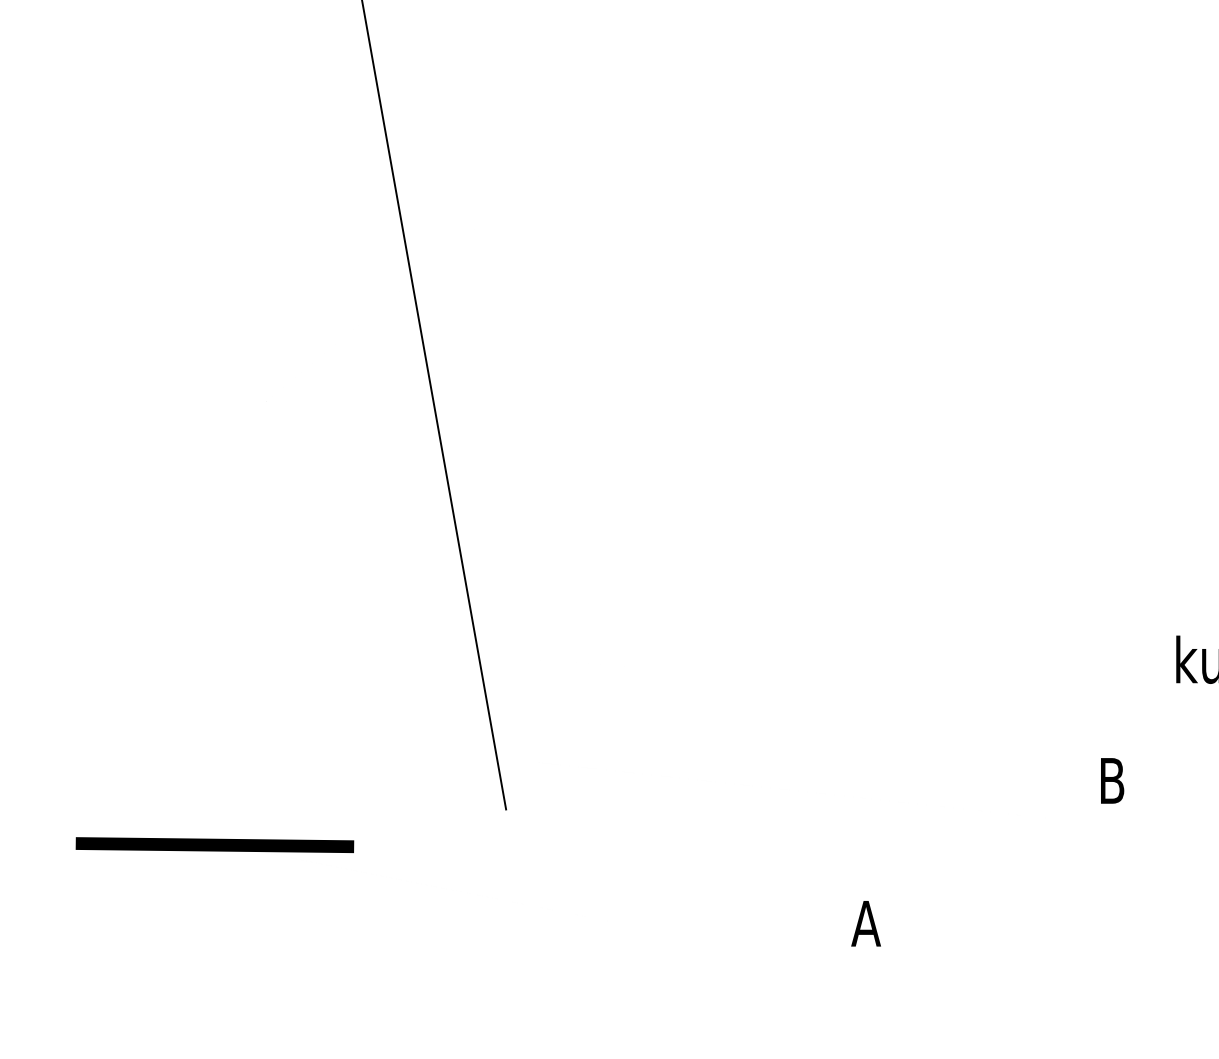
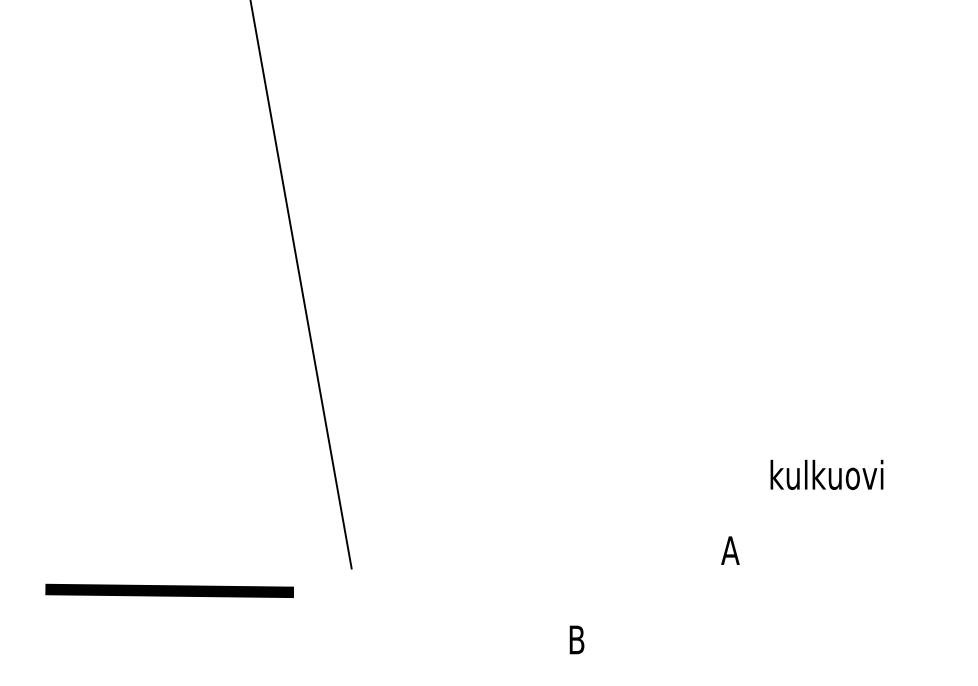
text: (1112, 780) -> (730, 550), B -> A
part: (214, 844) -> (169, 590), size x1.43
text: (865, 923) -> (576, 639), A -> B

